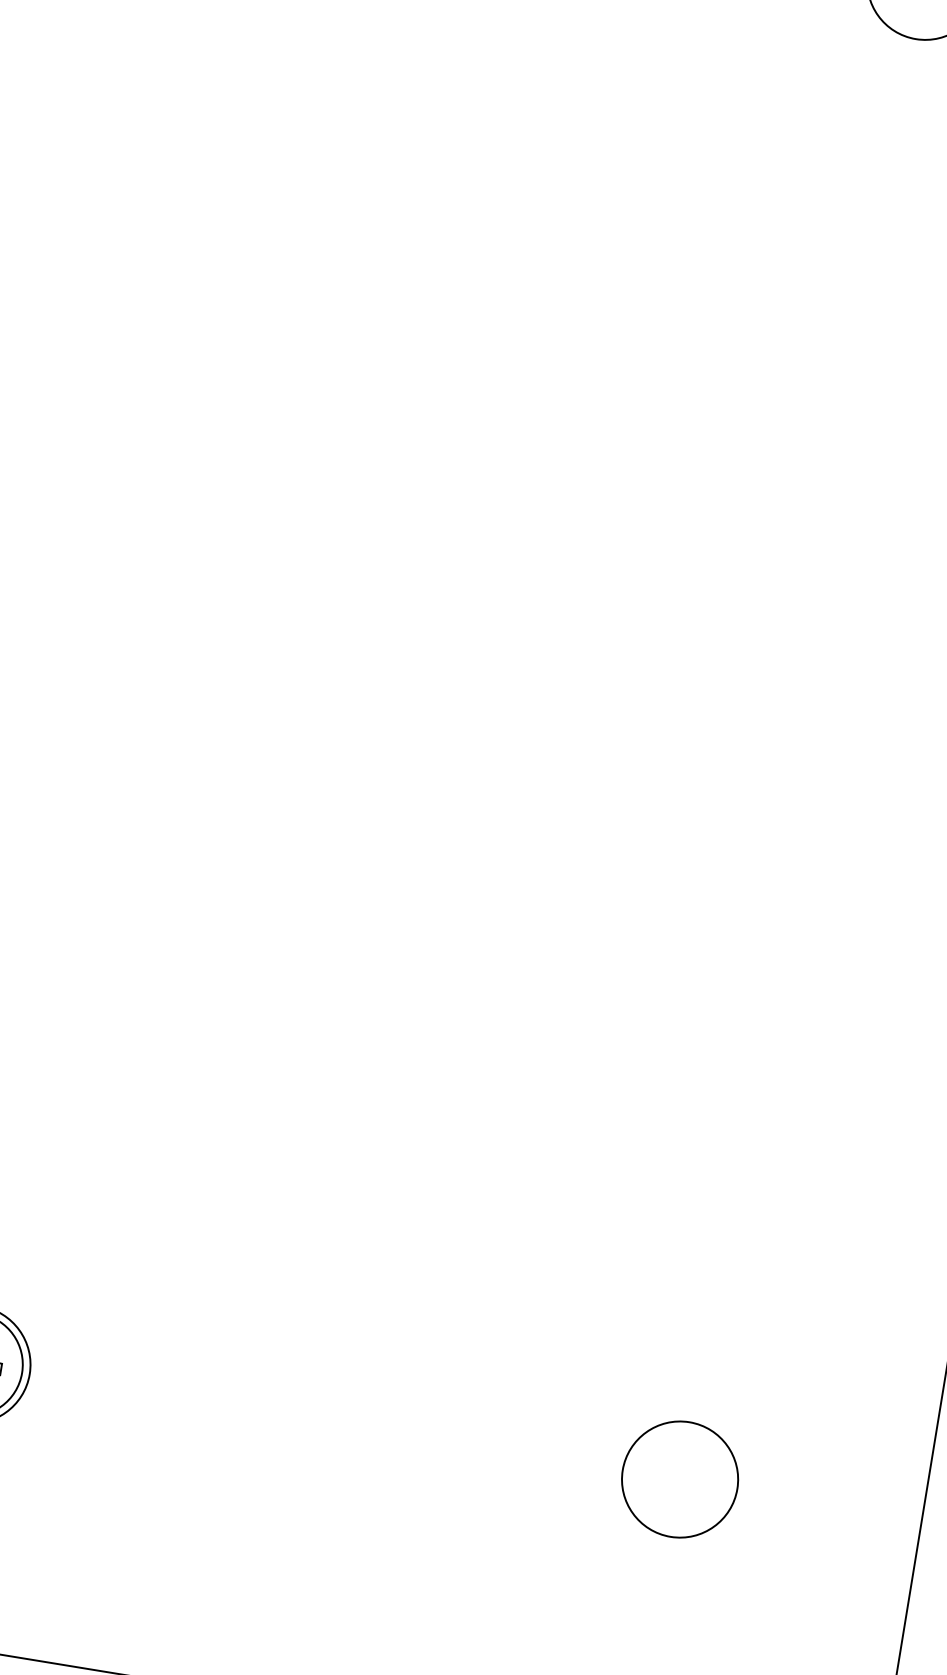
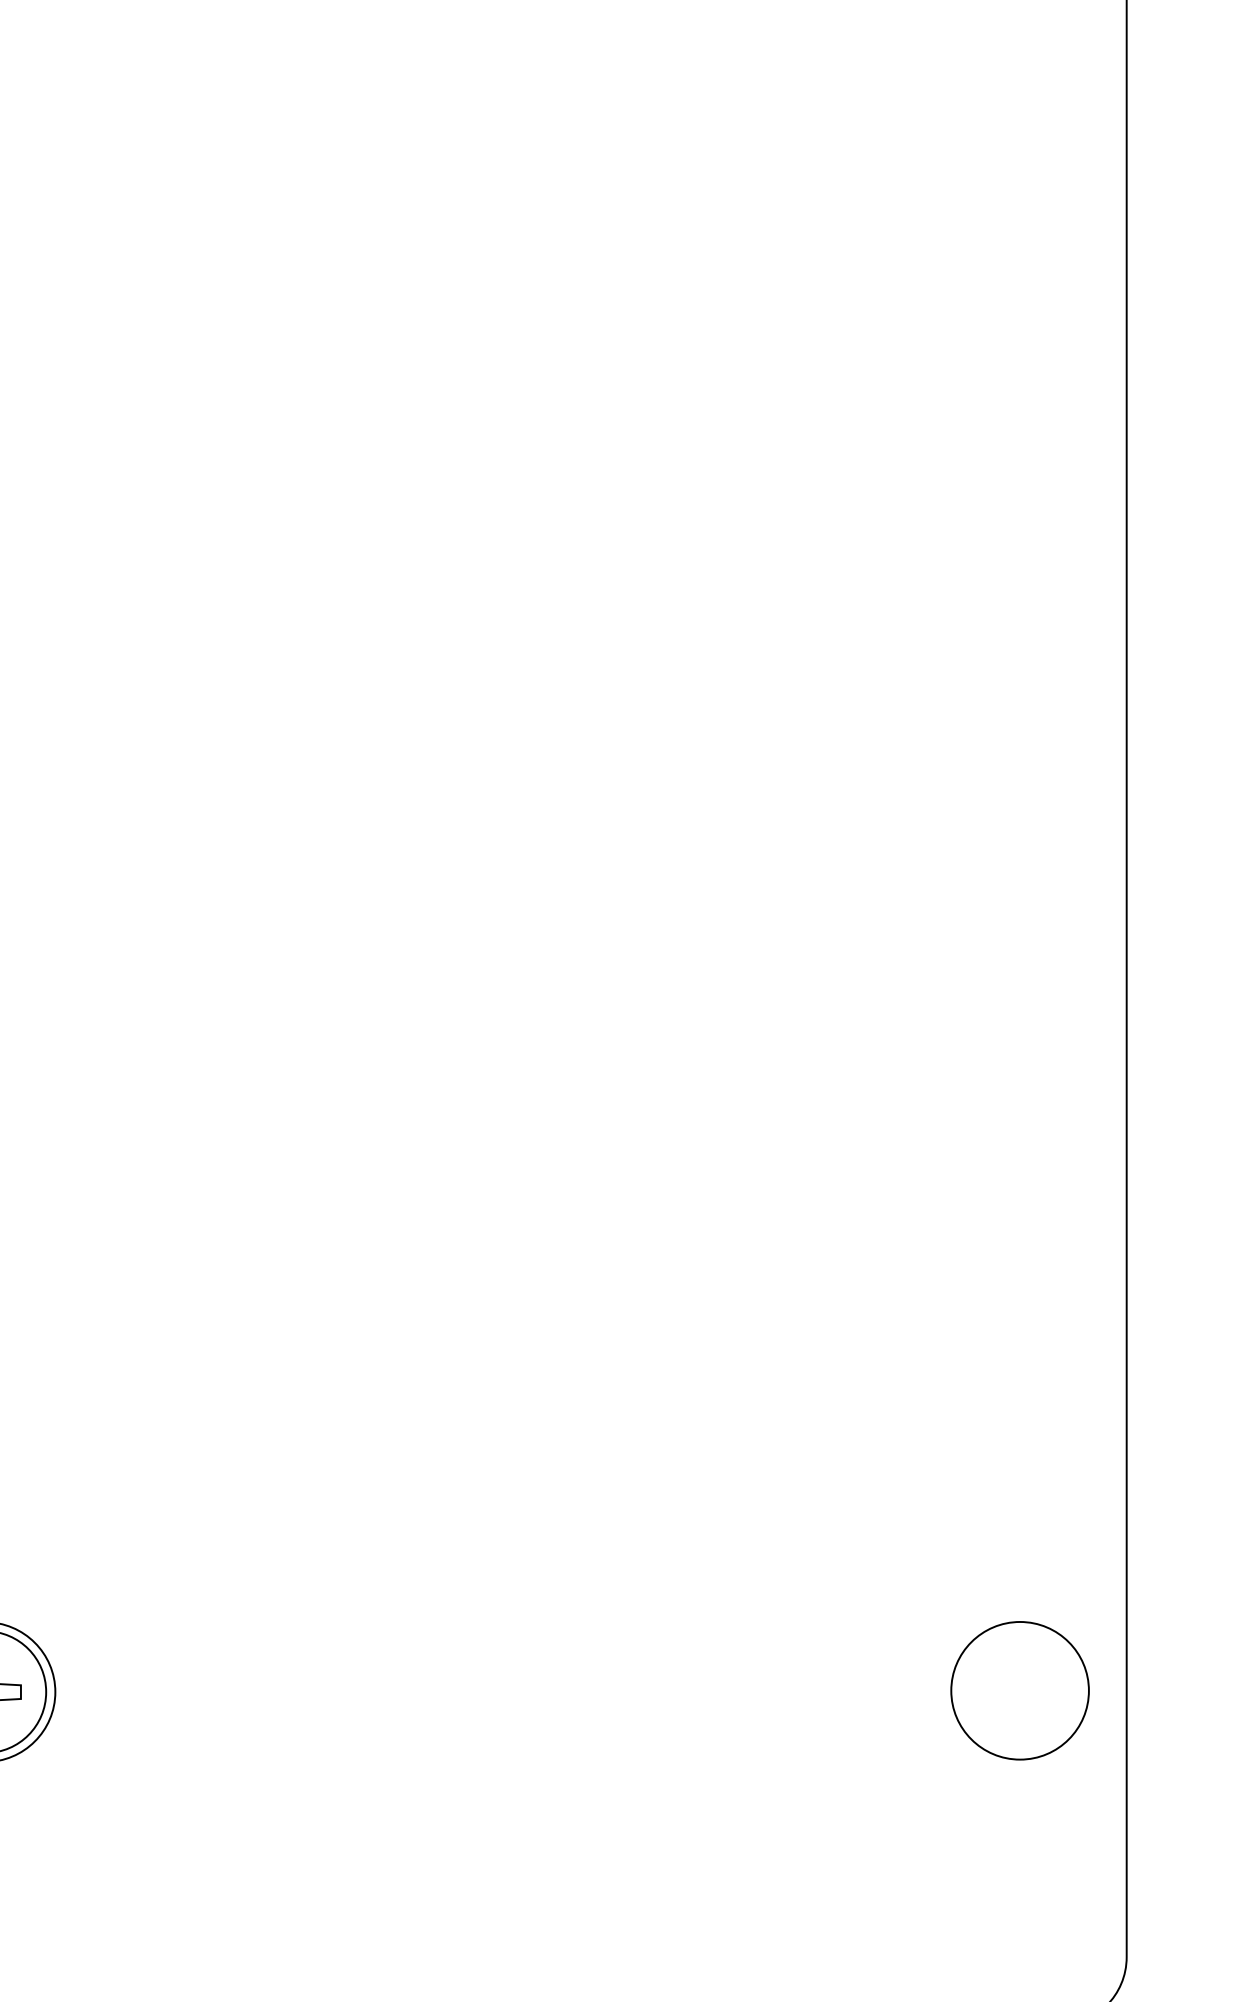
circle: (679, 1479) -> (1019, 1690), moved

